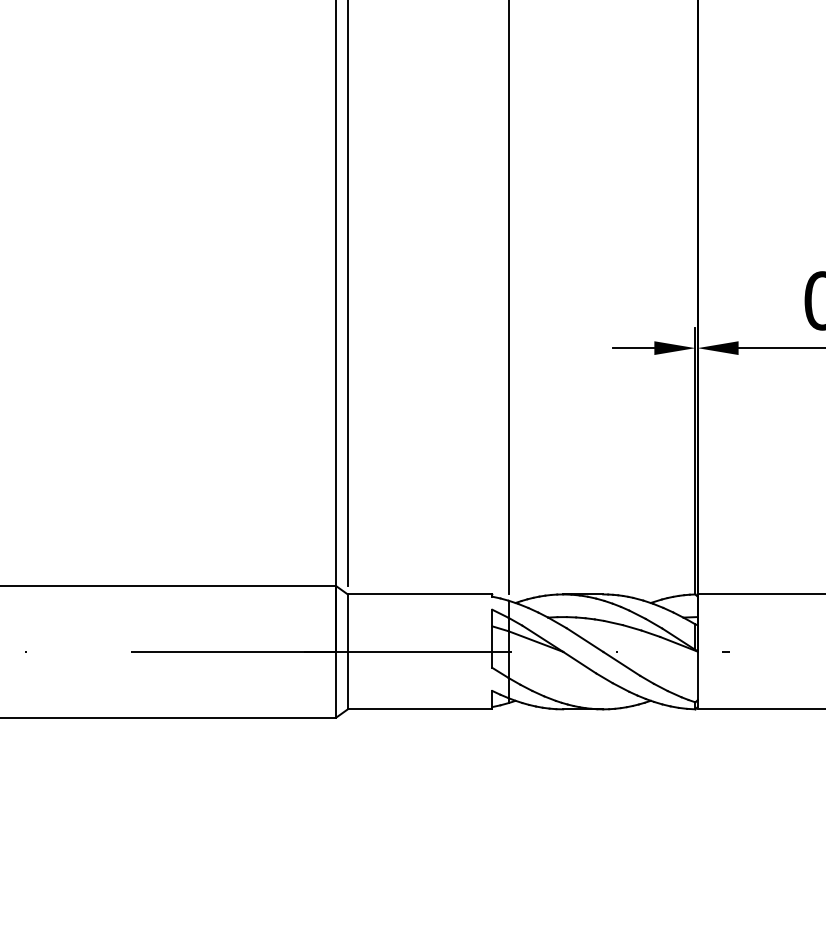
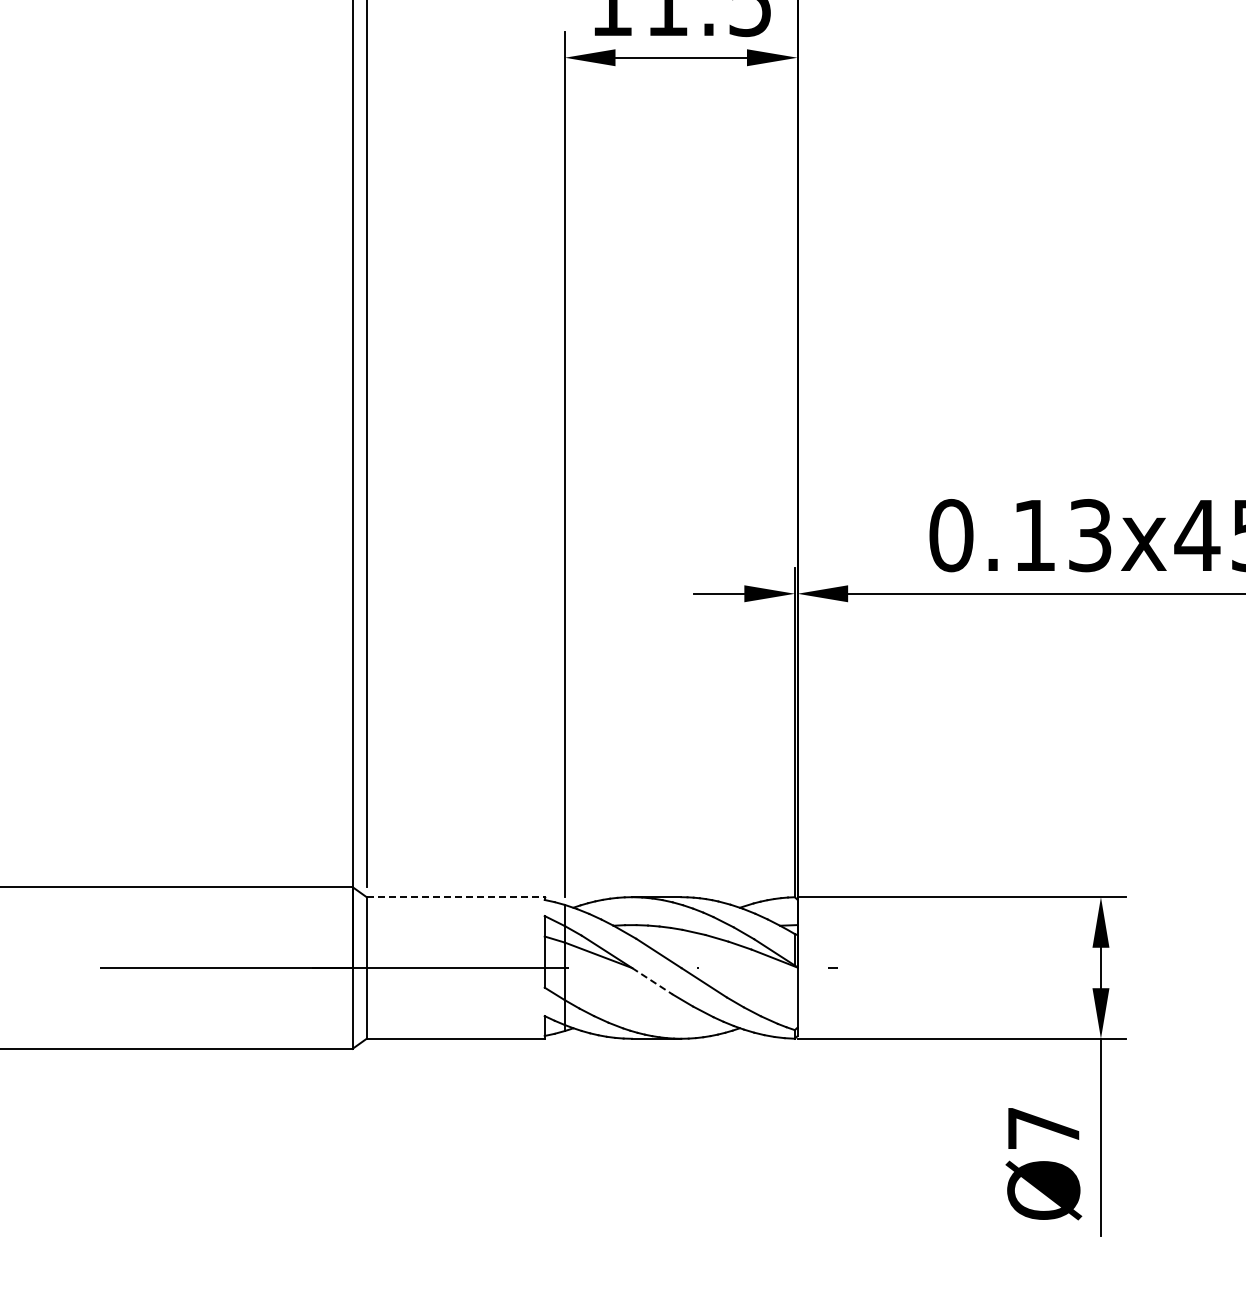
line: (420, 594) -> (456, 897), solid -> dashed
line: (579, 662) -> (652, 981), solid -> dashed

